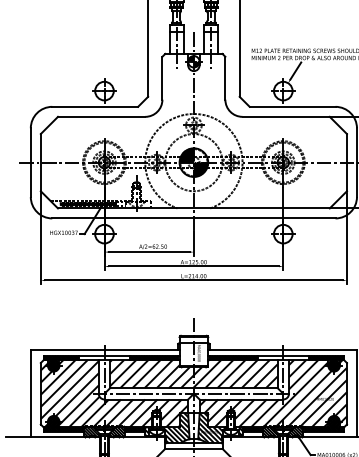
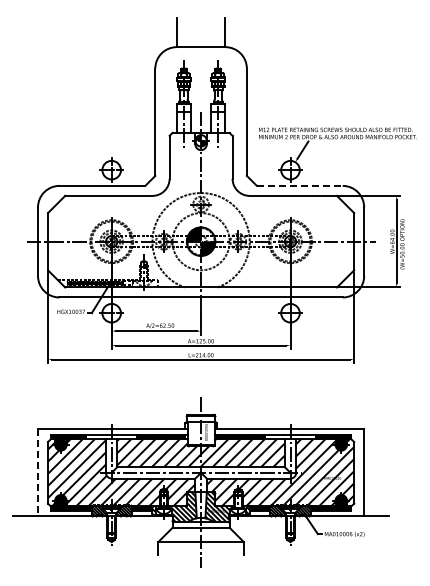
line: (292, 106) -> (299, 185), solid -> dashed
line: (31, 393) -> (38, 472), solid -> dashed

